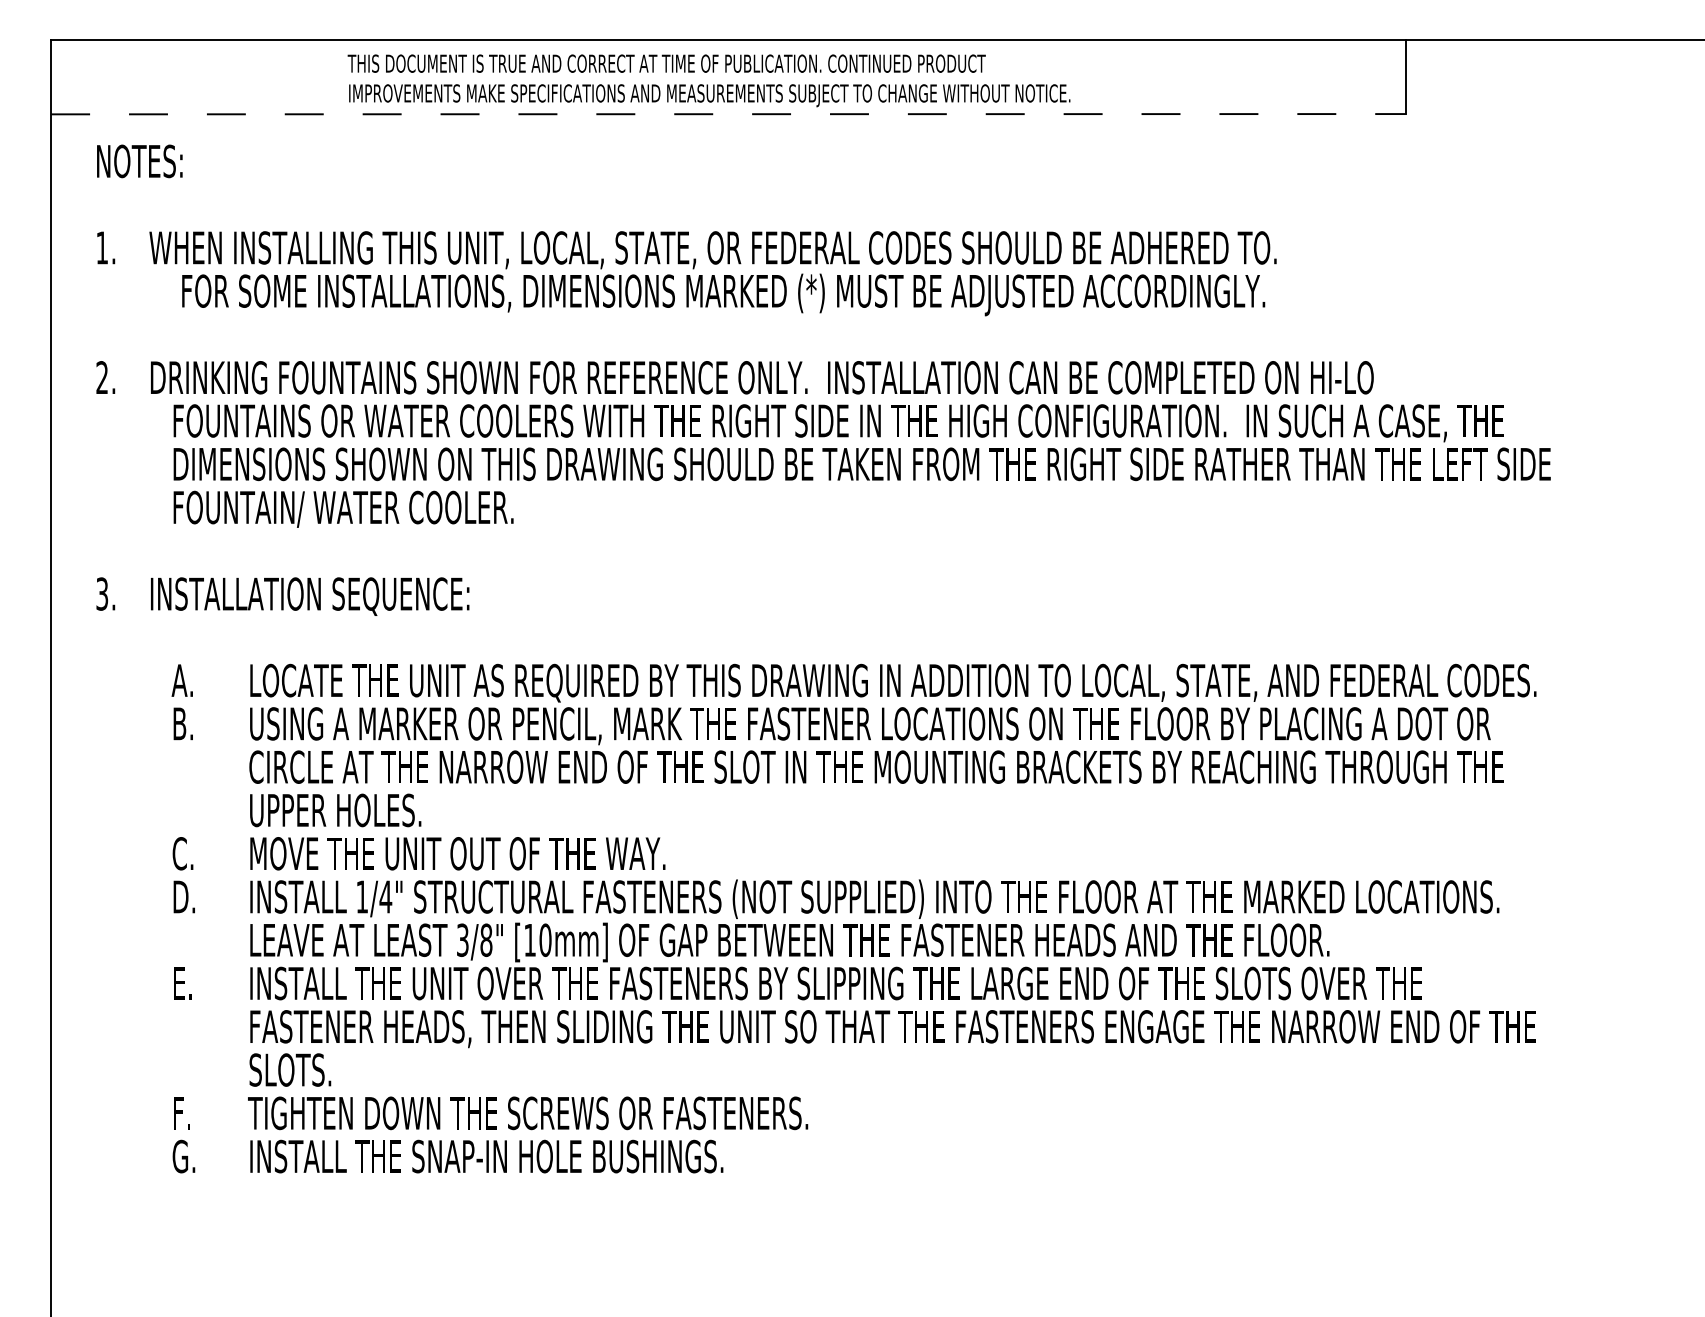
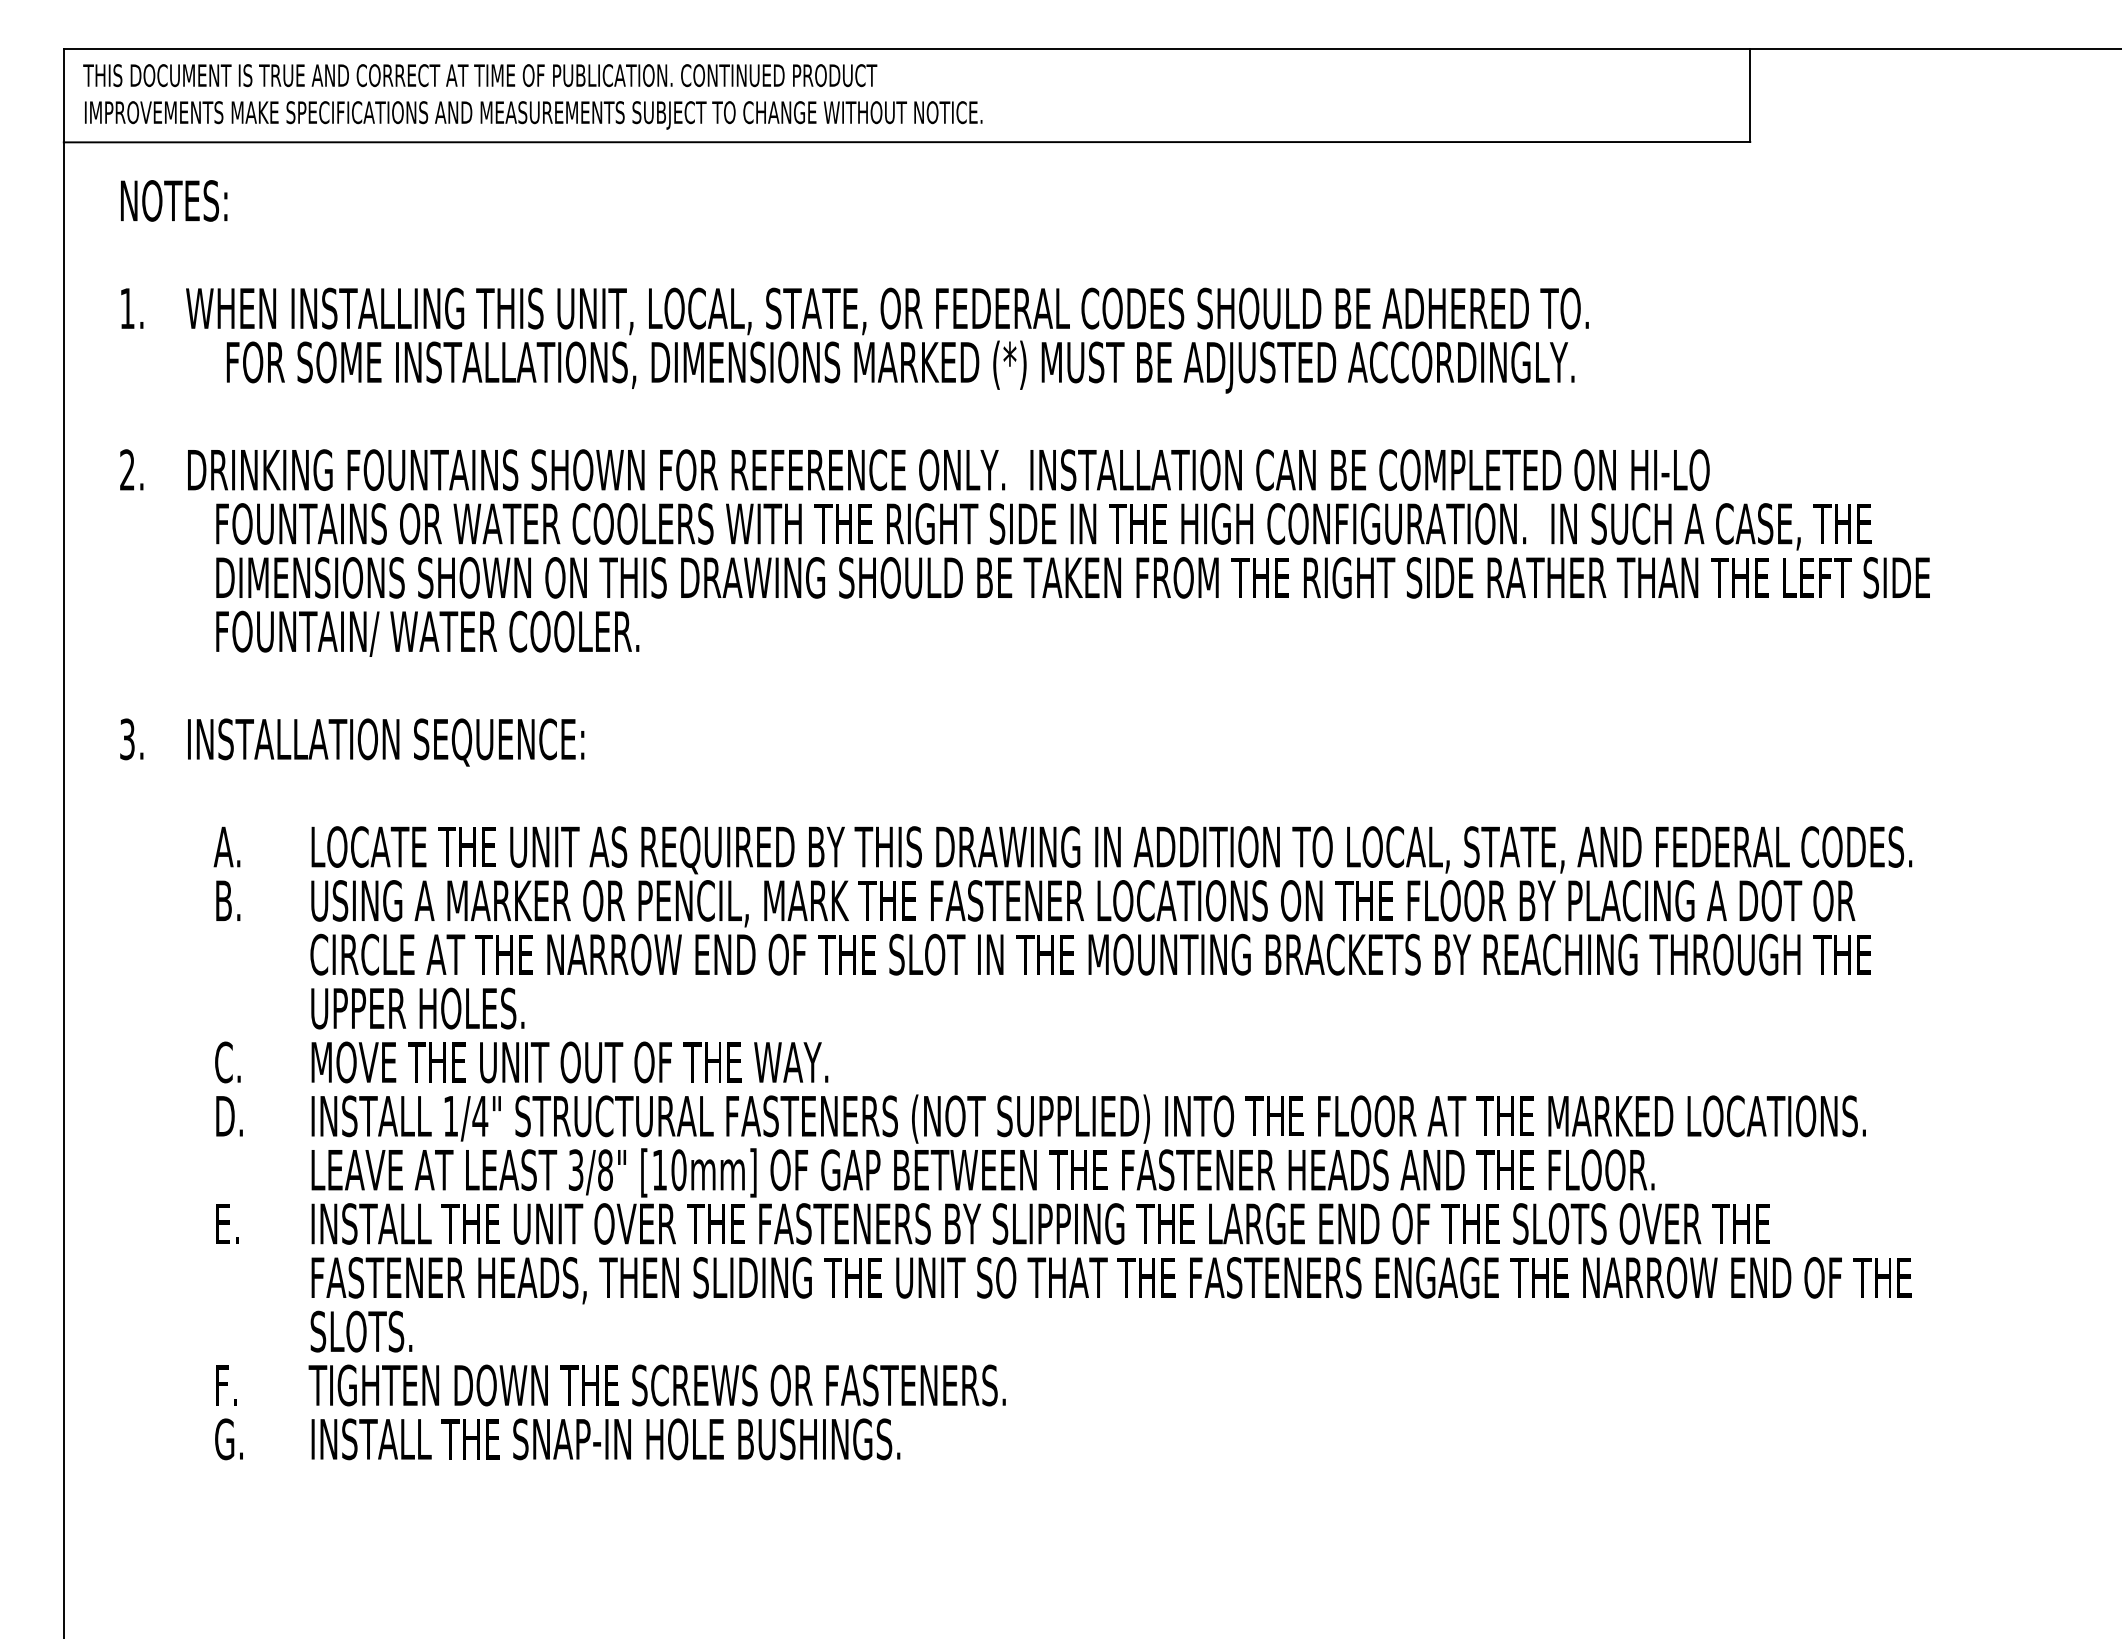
text: (708, 80) -> (532, 96), moved
line: (728, 114) -> (906, 142), dashed -> solid

